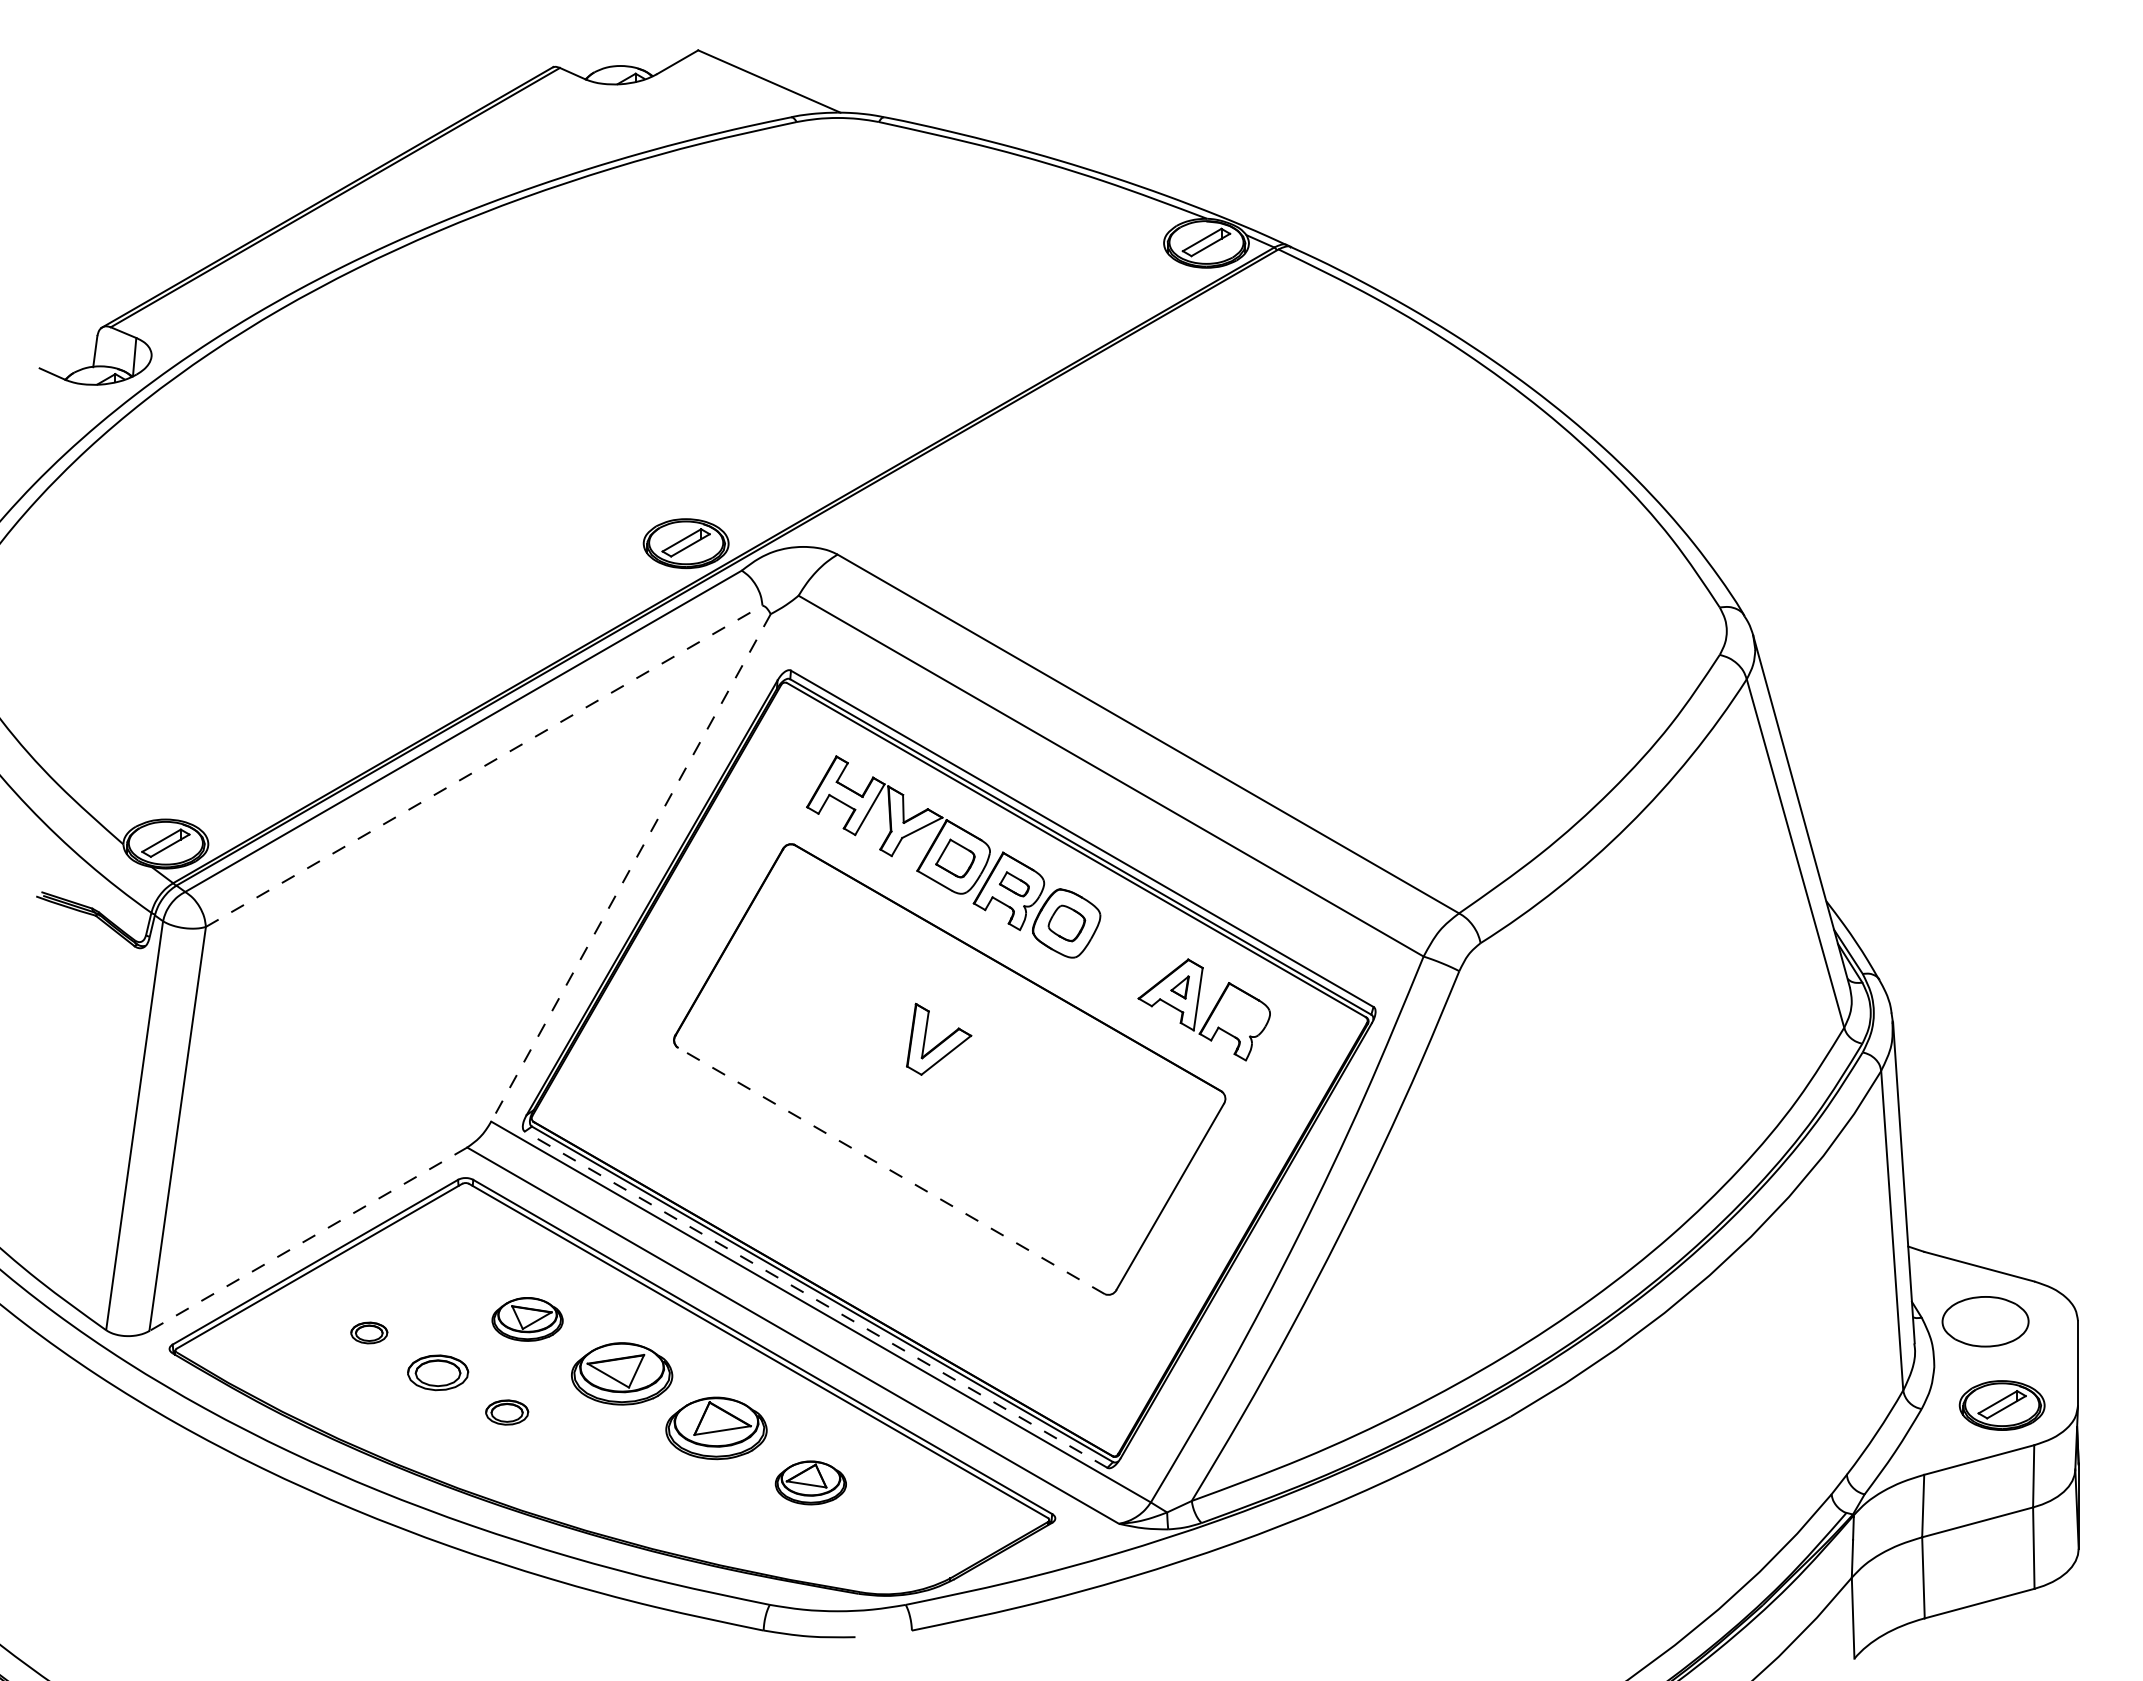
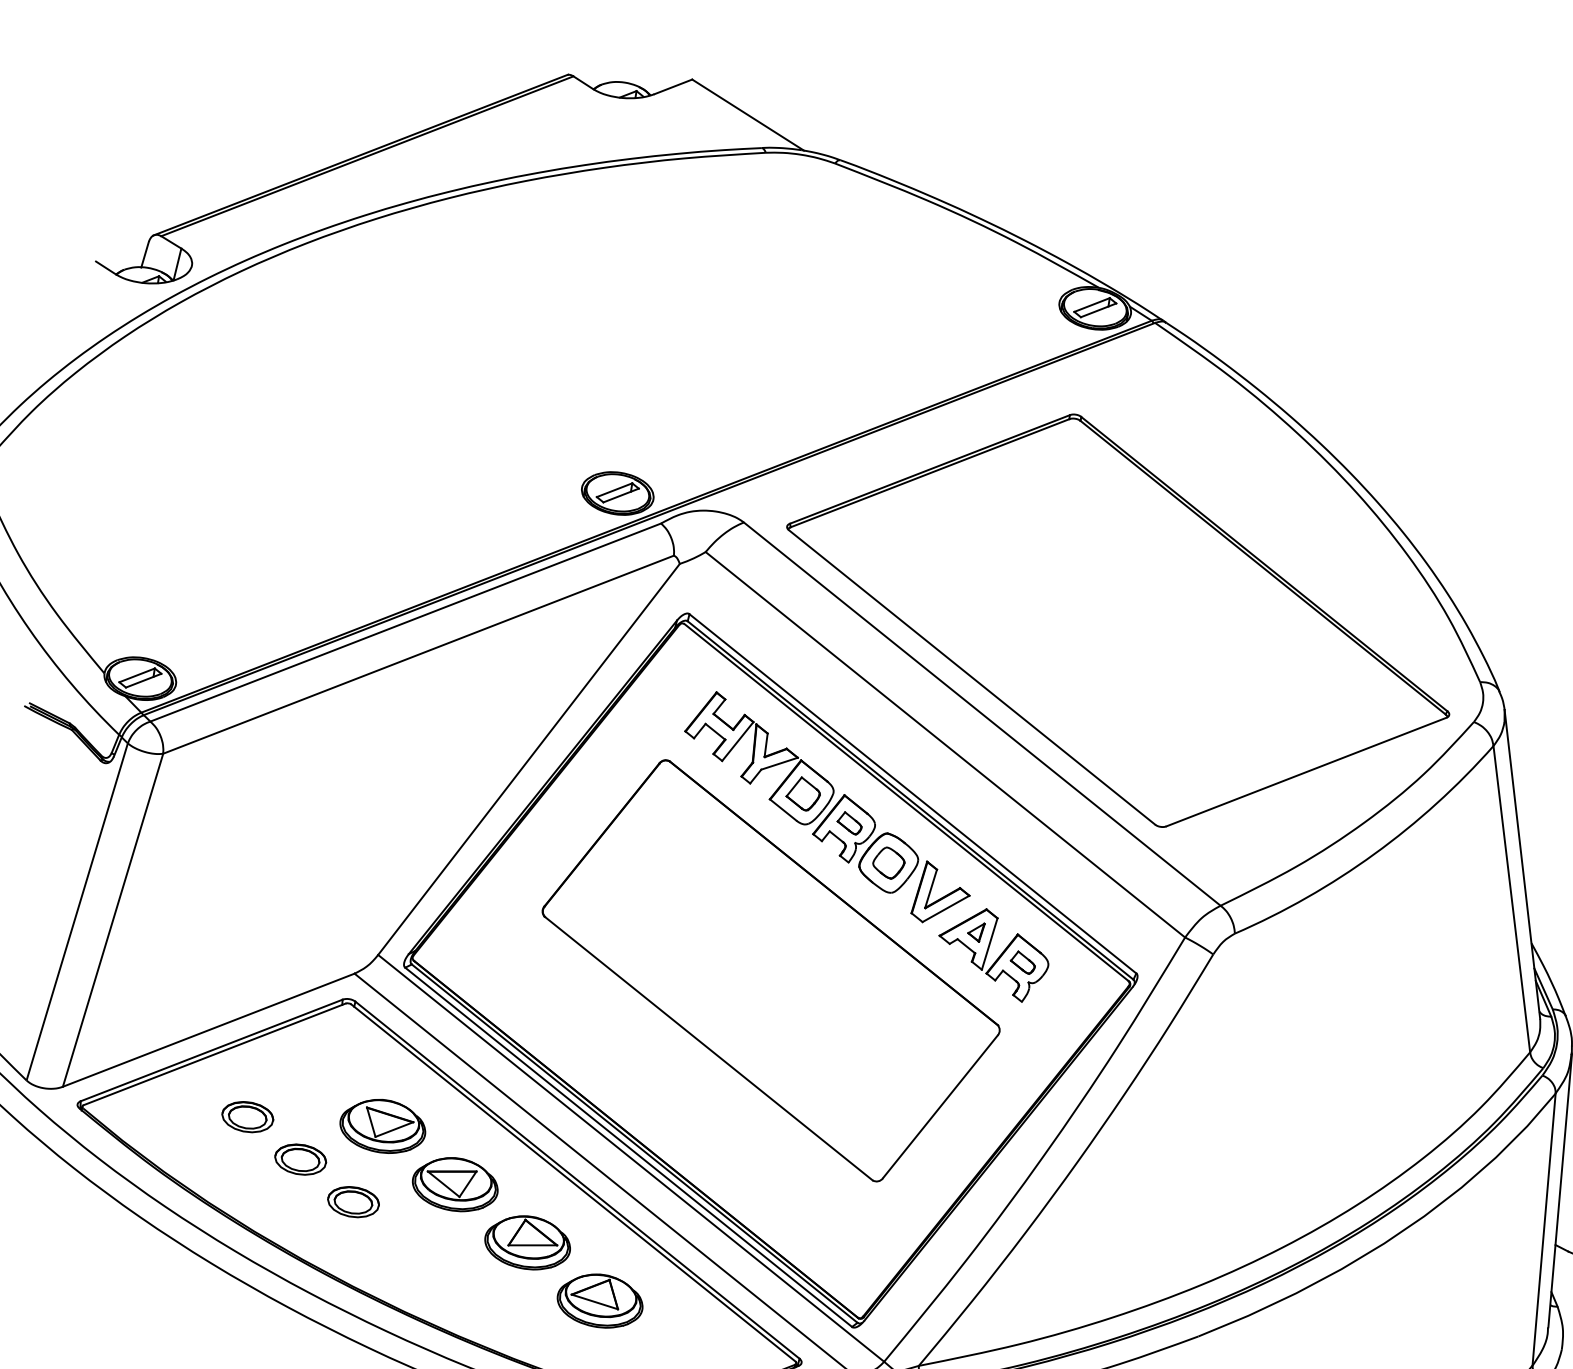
part: (1288, 601) -> (1117, 620), added
line: (484, 766) -> (418, 654), dashed -> solid
line: (631, 867) -> (529, 759), dashed -> solid
part: (1239, 1014) -> (1022, 962), added
part: (939, 1038) -> (942, 893), moved
line: (891, 1170) -> (708, 1048), dashed -> solid
line: (307, 1239) -> (208, 1030), dashed -> solid
line: (815, 1299) -> (628, 1147), dashed -> solid
part: (527, 1319) -> (382, 1126), size x1.43
part: (369, 1332) -> (248, 1116), size x1.67
part: (507, 1412) -> (353, 1202), size x1.43
part: (810, 1482) -> (600, 1300), size x1.43

